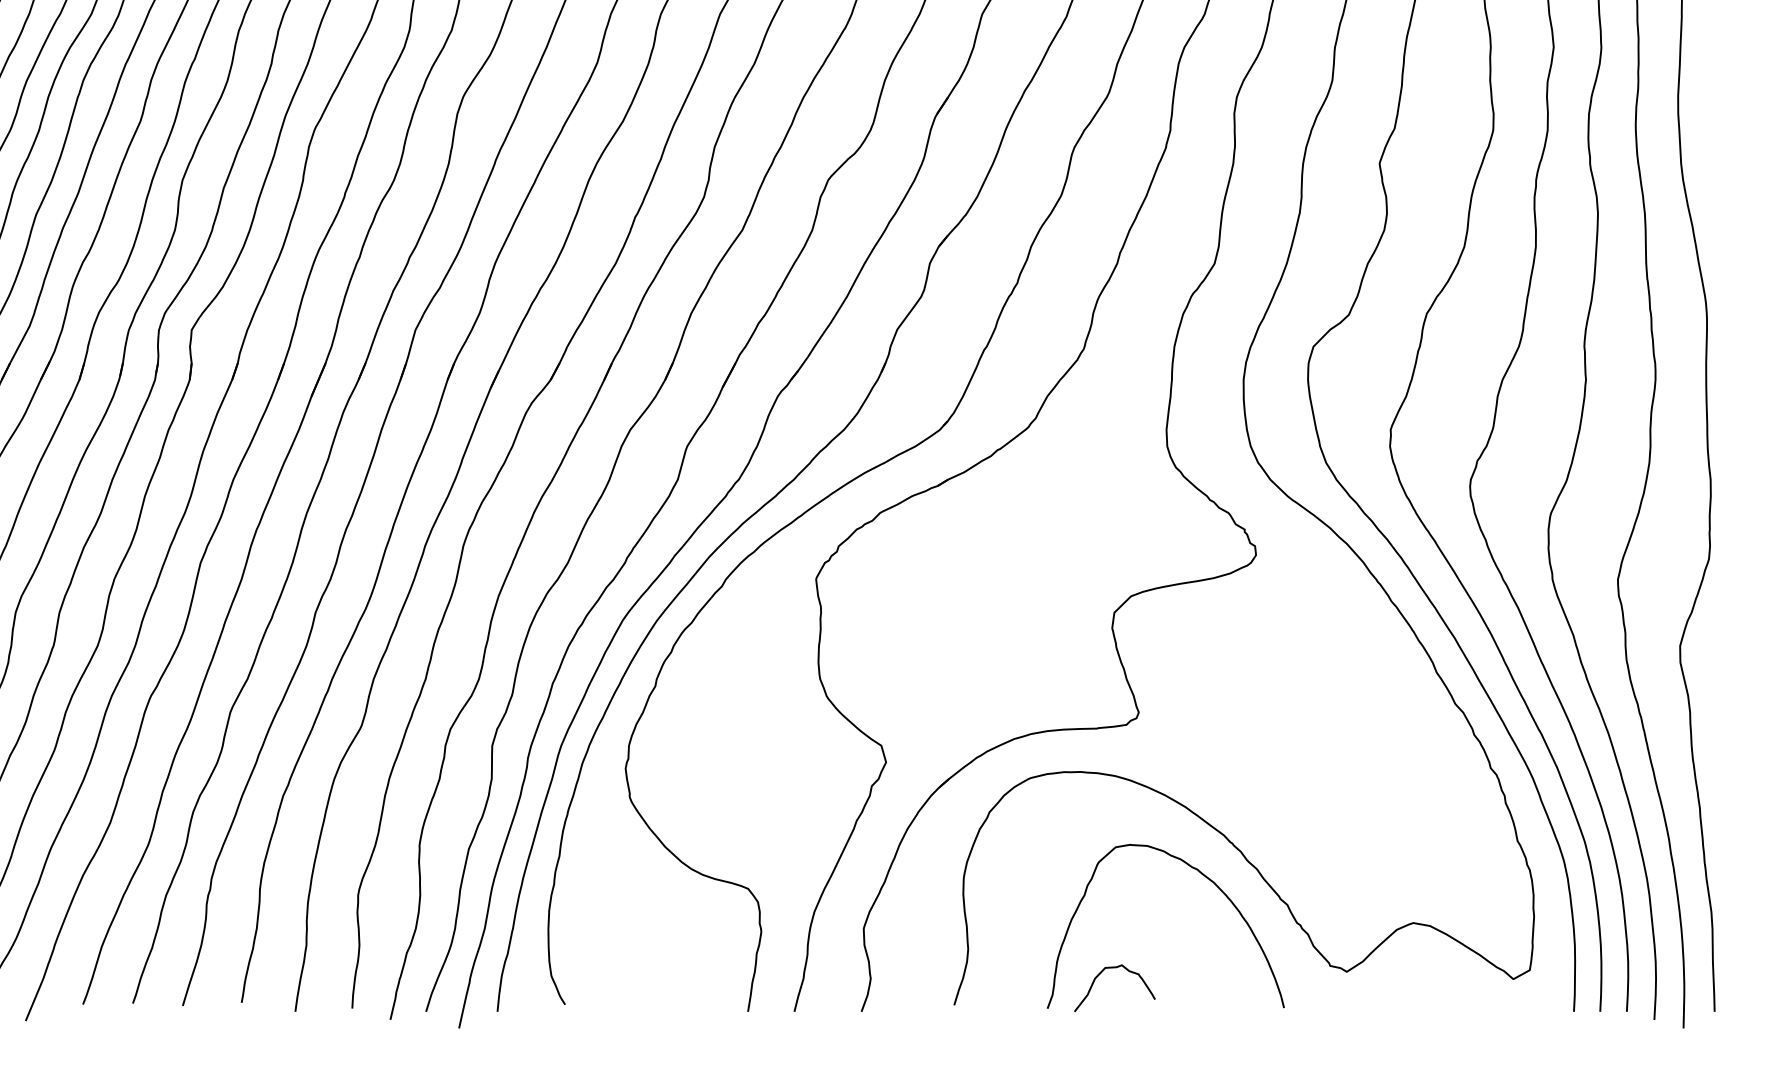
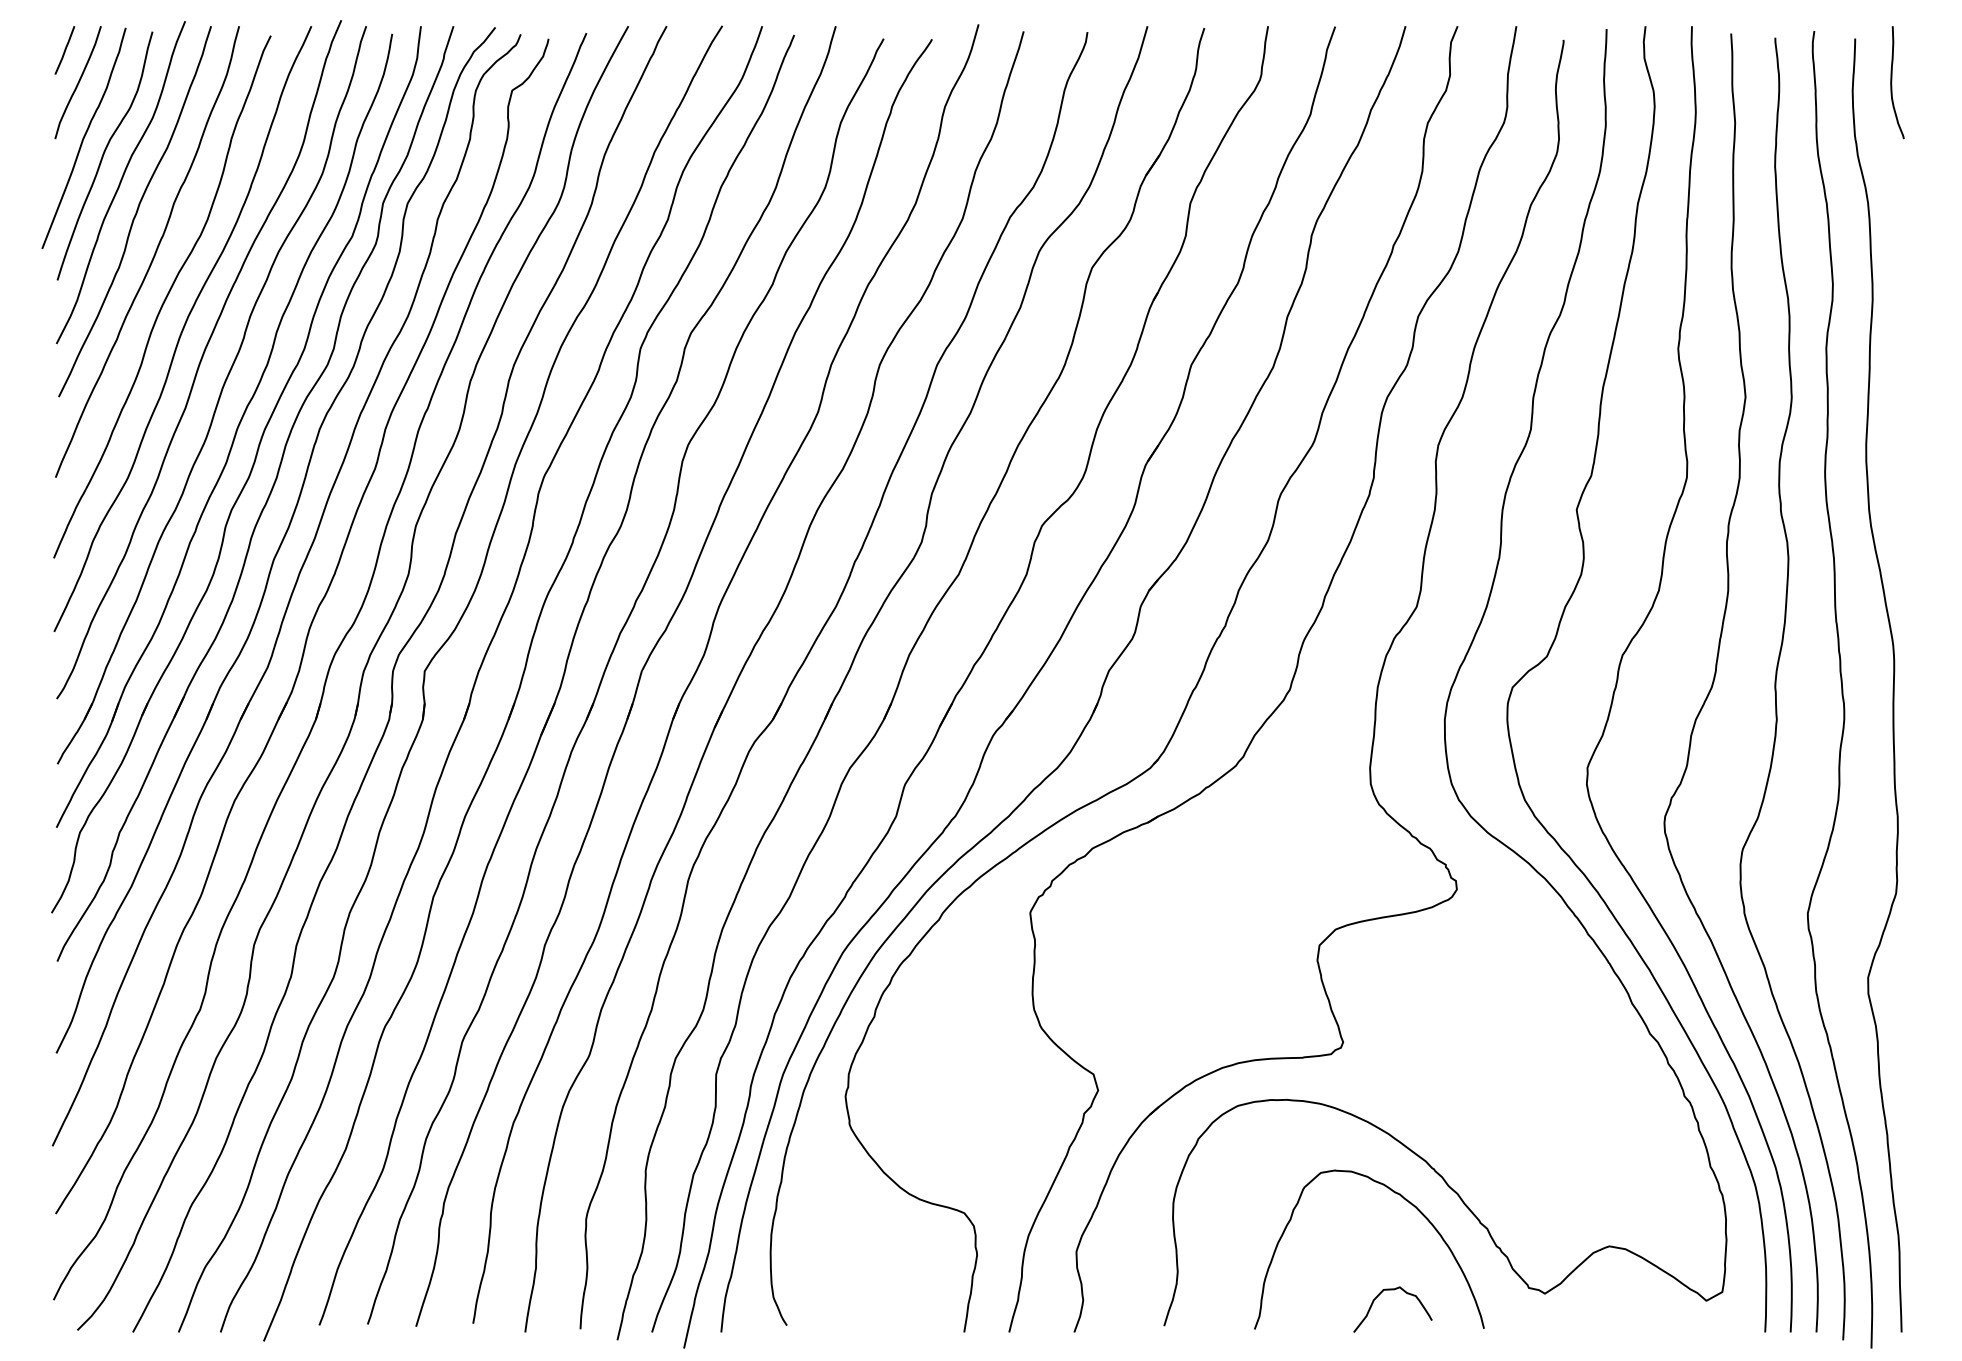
curve: (1114, 968) -> (1392, 1290), moved

